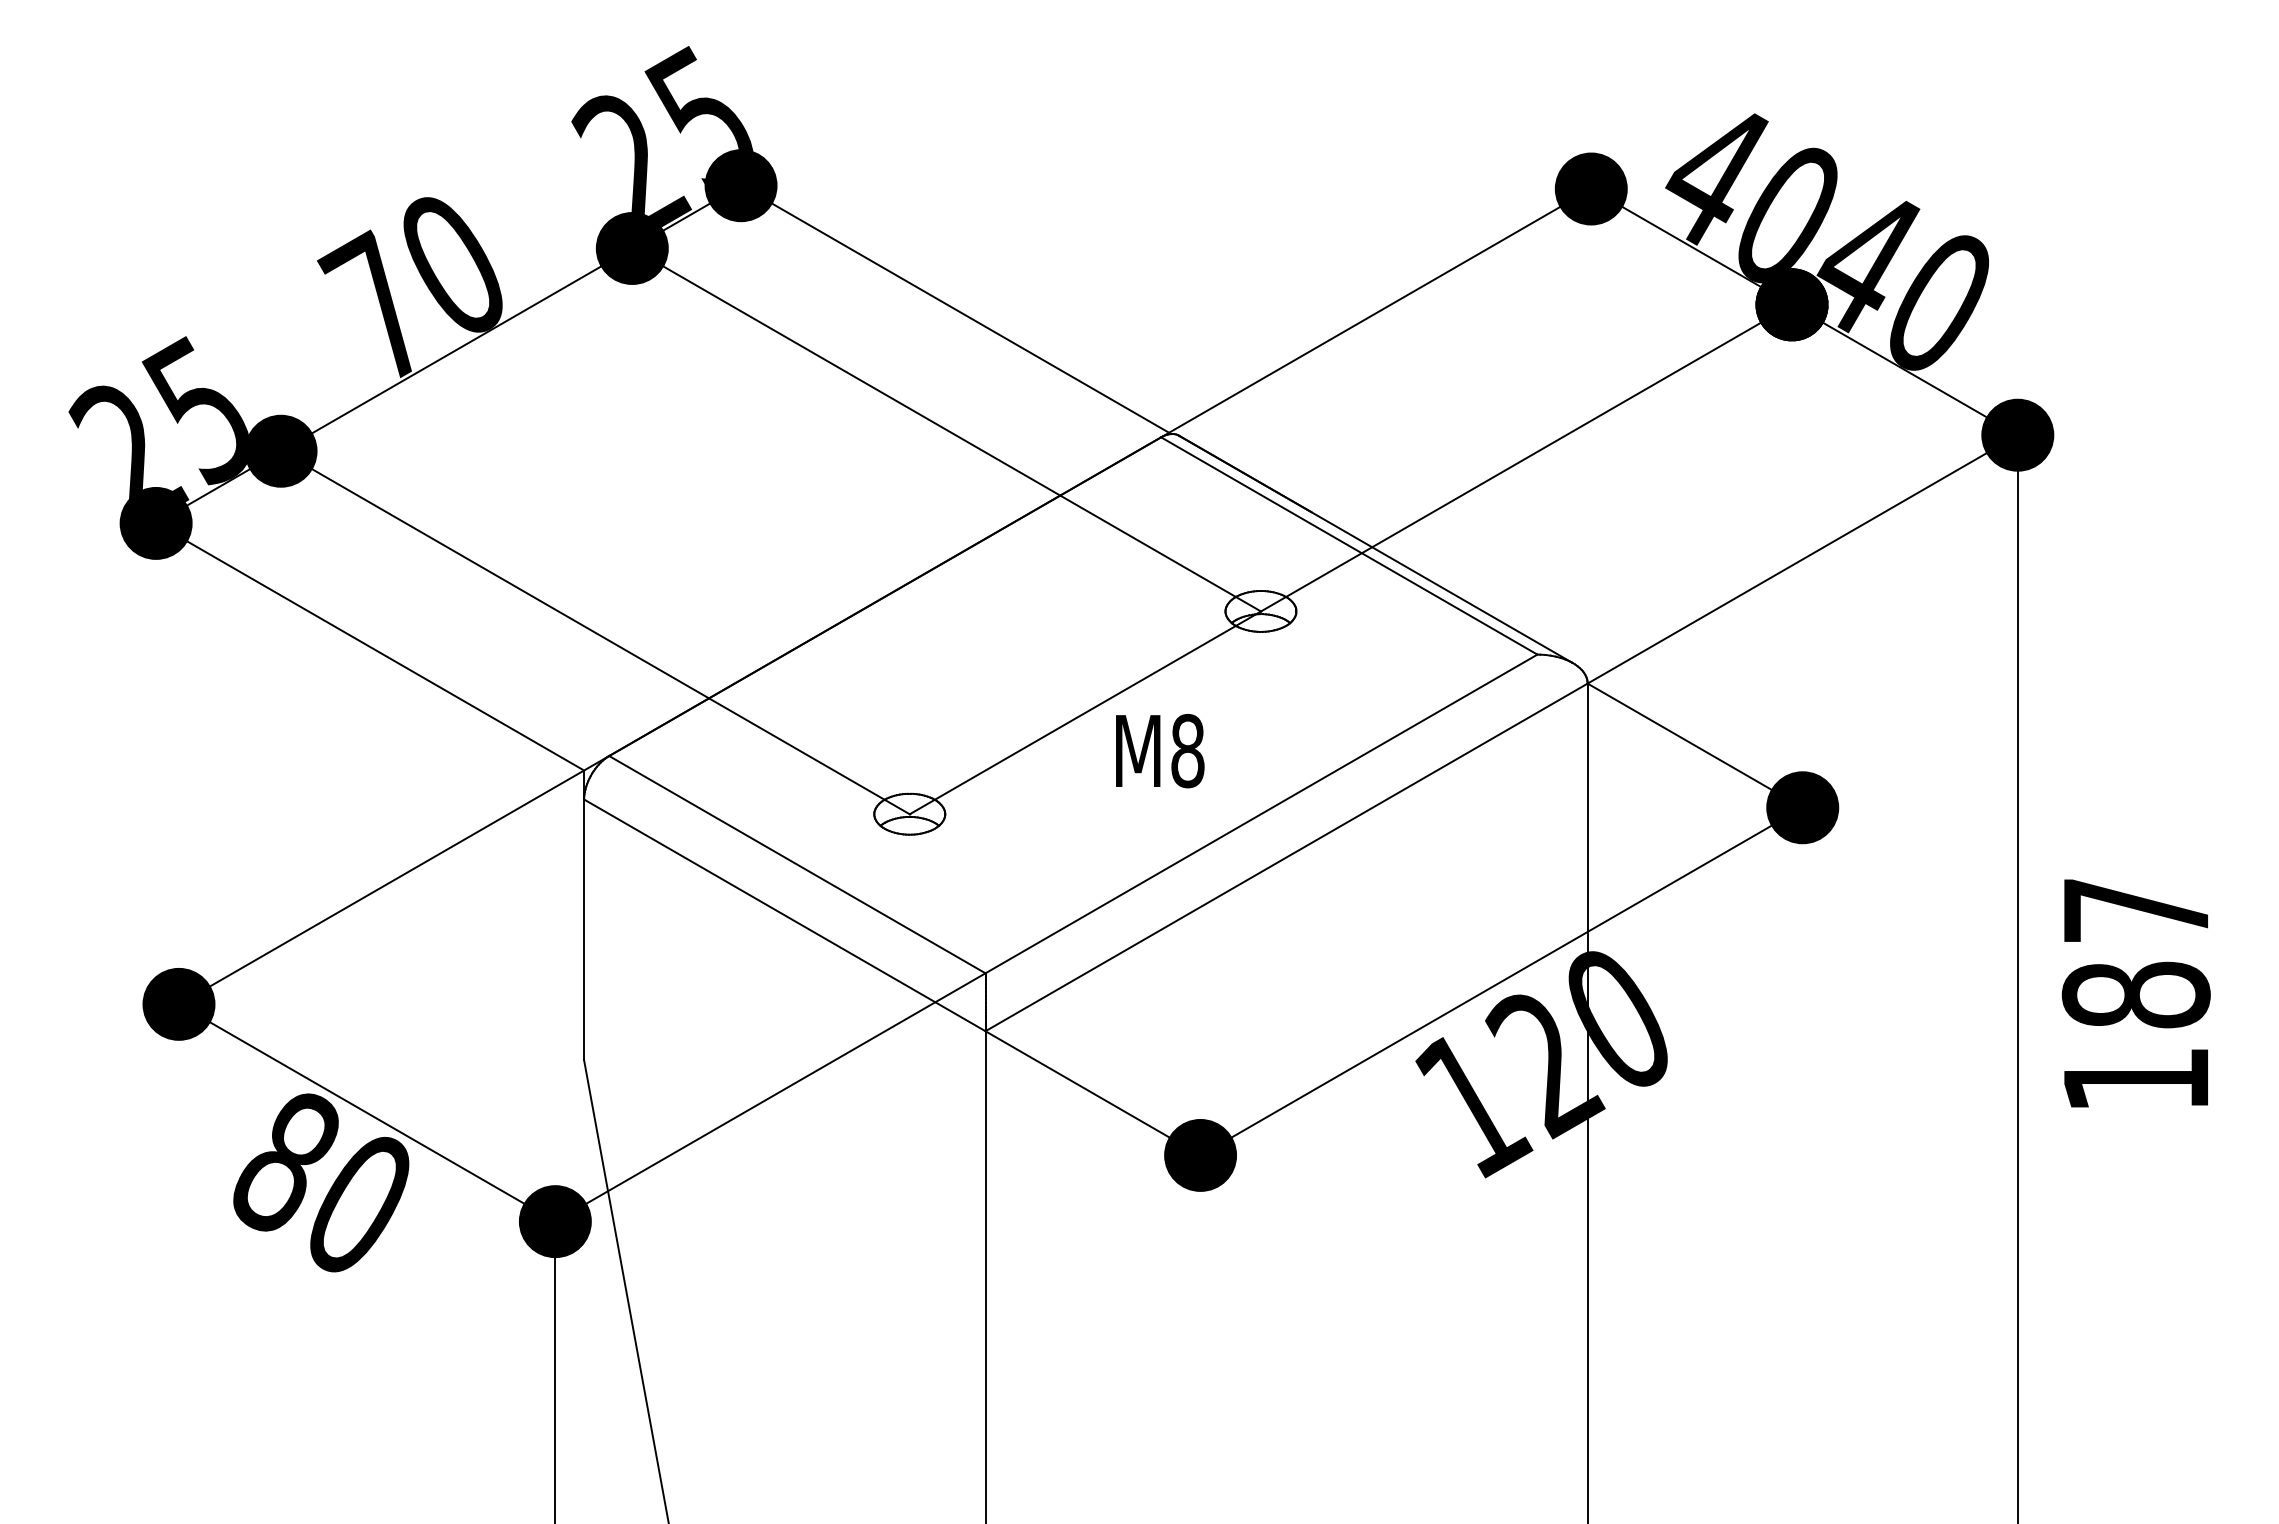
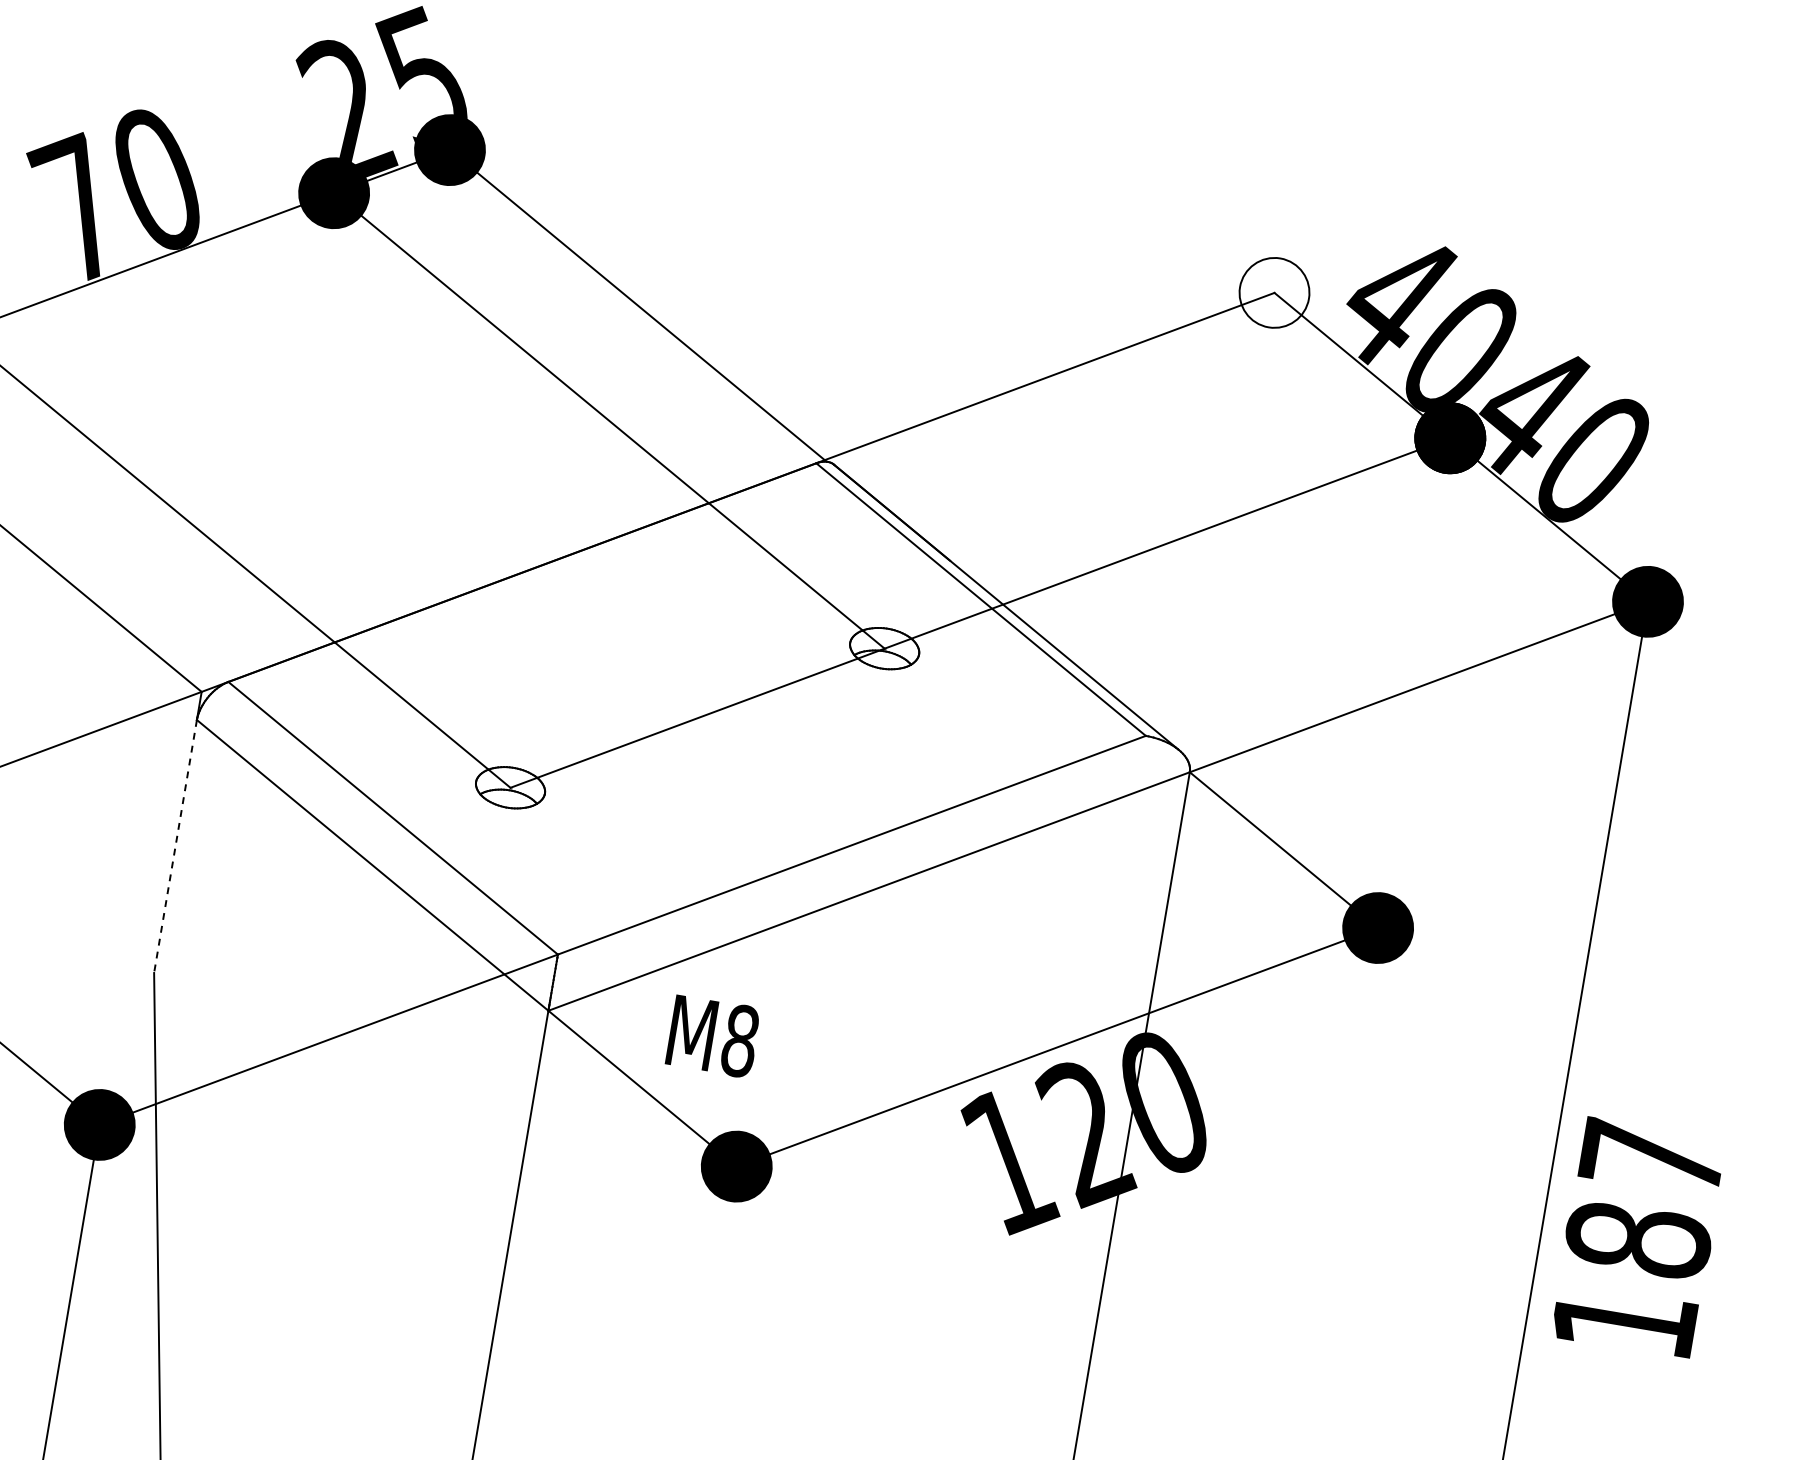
fill: (1590, 188) -> (1273, 292), removed
text: (1160, 751) -> (713, 1037), moved
line: (584, 930) -> (175, 847), solid -> dashed
text: (2135, 993) -> (1637, 1238), moved

